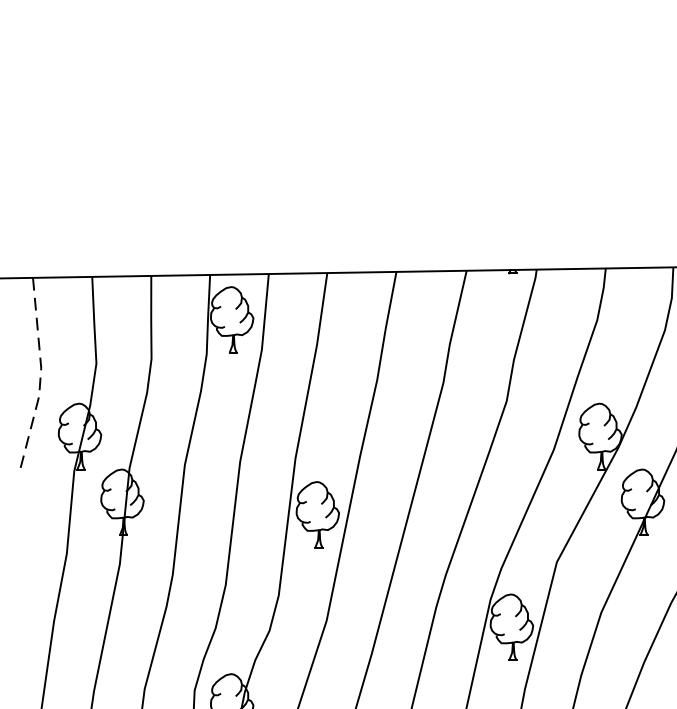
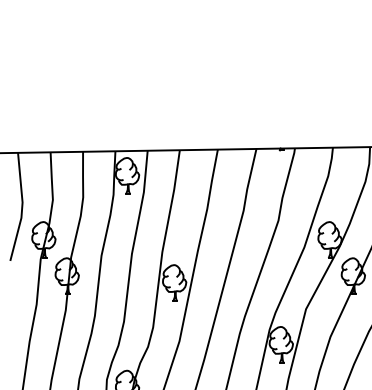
line: (41, 379) -> (22, 208), dashed -> solid

